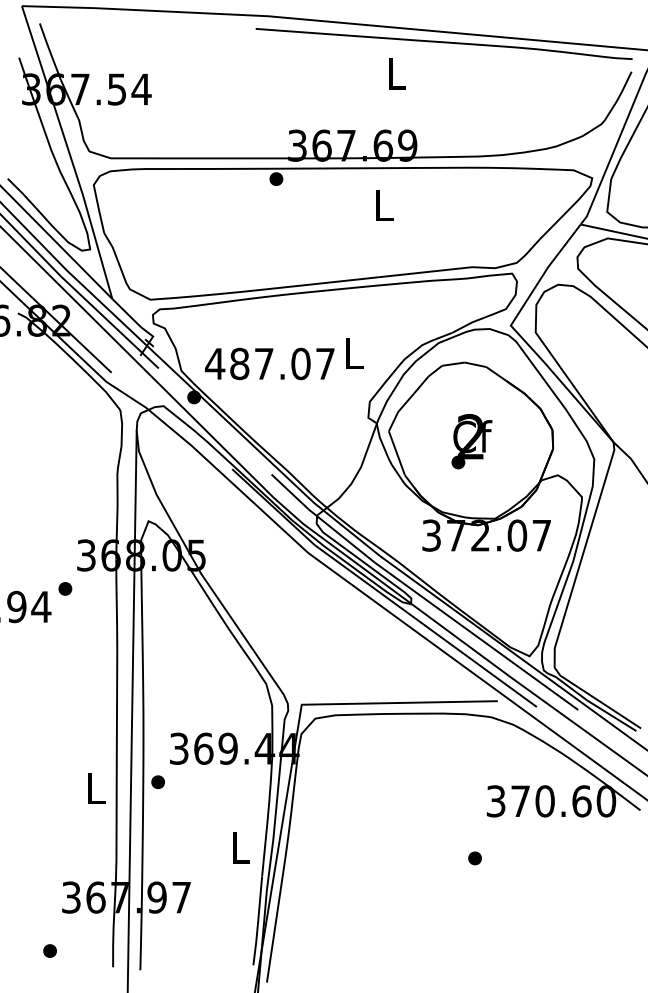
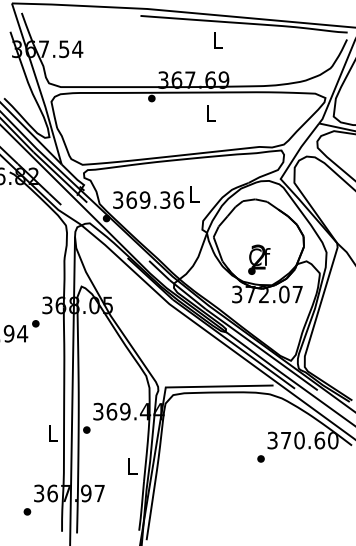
text: (270, 362) -> (148, 199), 487.07 -> 369.36
text: (472, 441) -> (259, 259), moved
part: (474, 857) -> (260, 458), moved
part: (50, 950) -> (27, 511), moved

